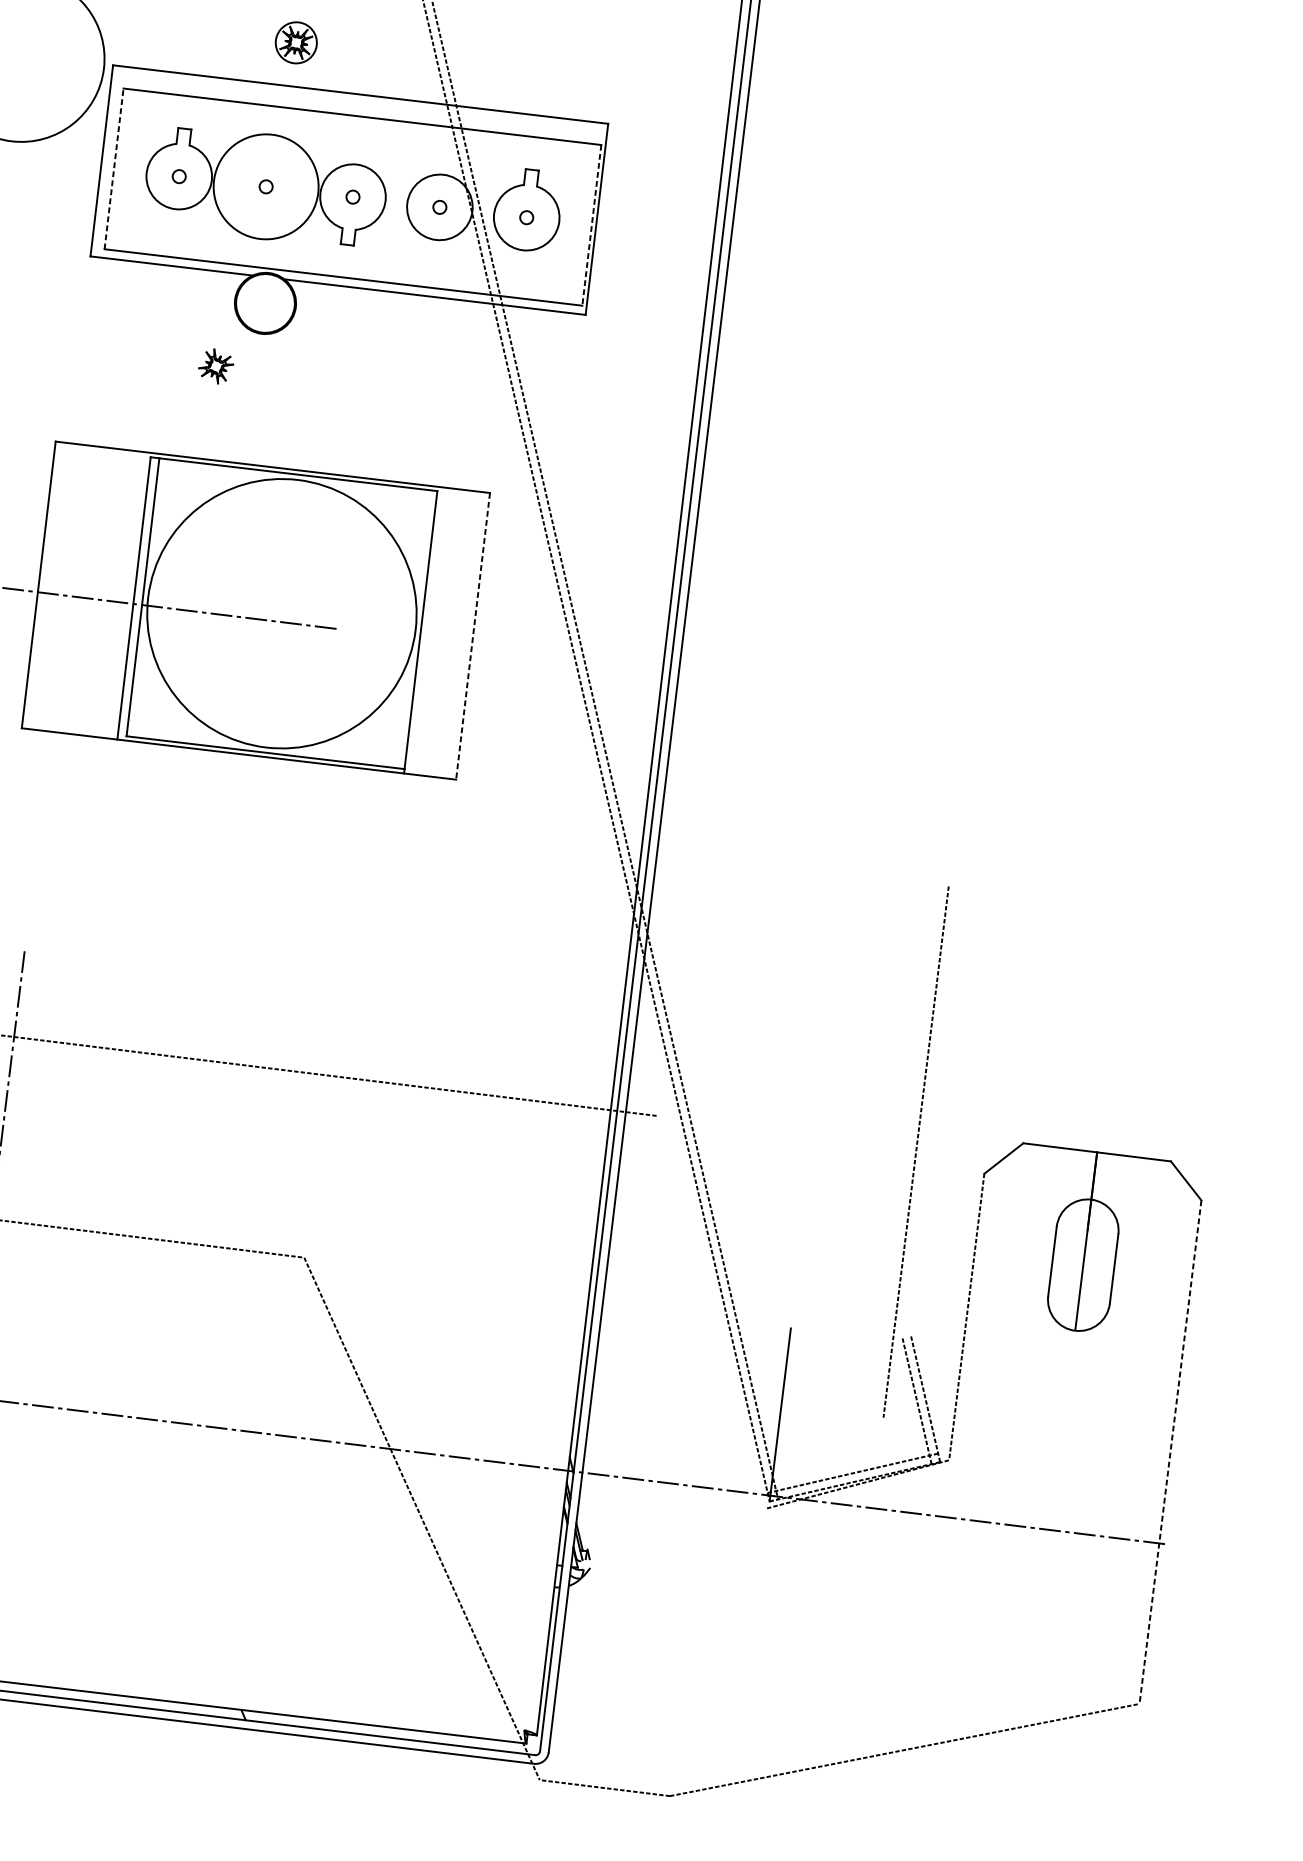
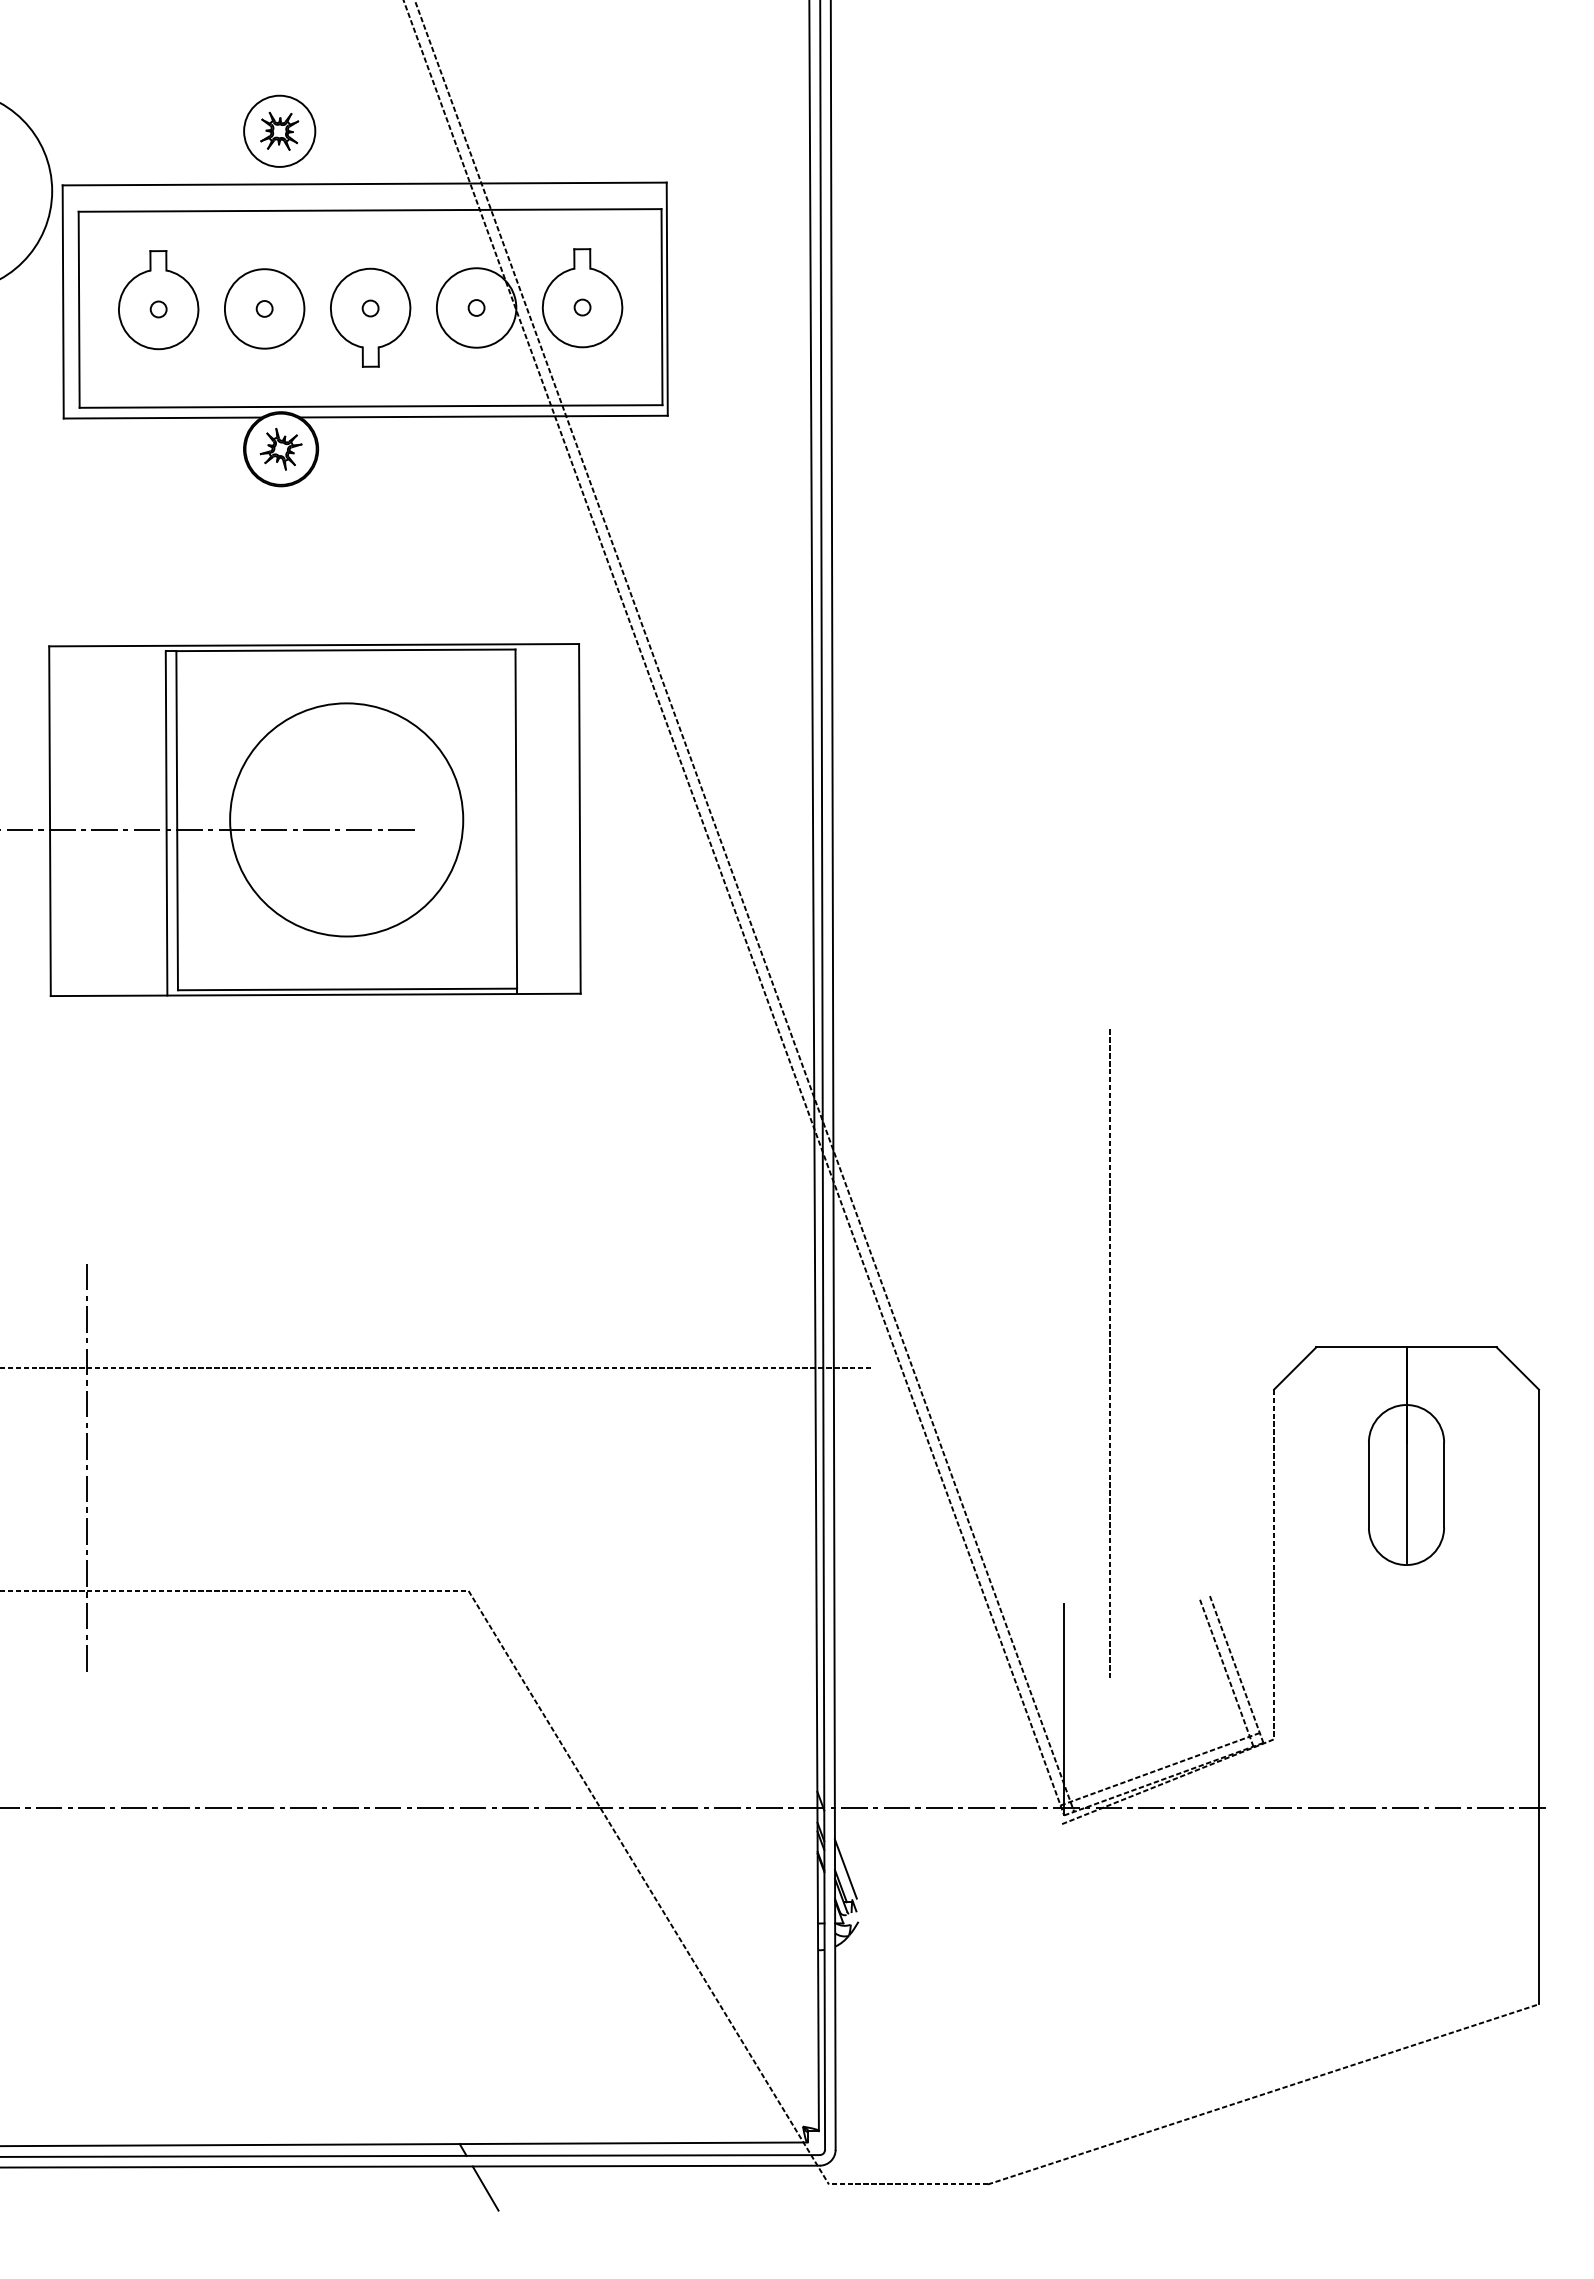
circle: (296, 42) -> (279, 130), size x1.43
line: (114, 168) -> (79, 309), dashed -> solid
circle: (266, 186) -> (264, 308), size x0.62
line: (592, 225) -> (662, 307), dashed -> solid
part: (215, 366) -> (280, 449), moved
circle: (281, 613) -> (346, 819), size x0.71
line: (472, 635) -> (579, 818), dashed -> solid
line: (916, 1151) -> (1109, 1352), moved
line: (1170, 1452) -> (1538, 1697), dashed -> solid
line: (585, 1522) -> (845, 1868), added
line: (258, 1748) -> (485, 2188), added

